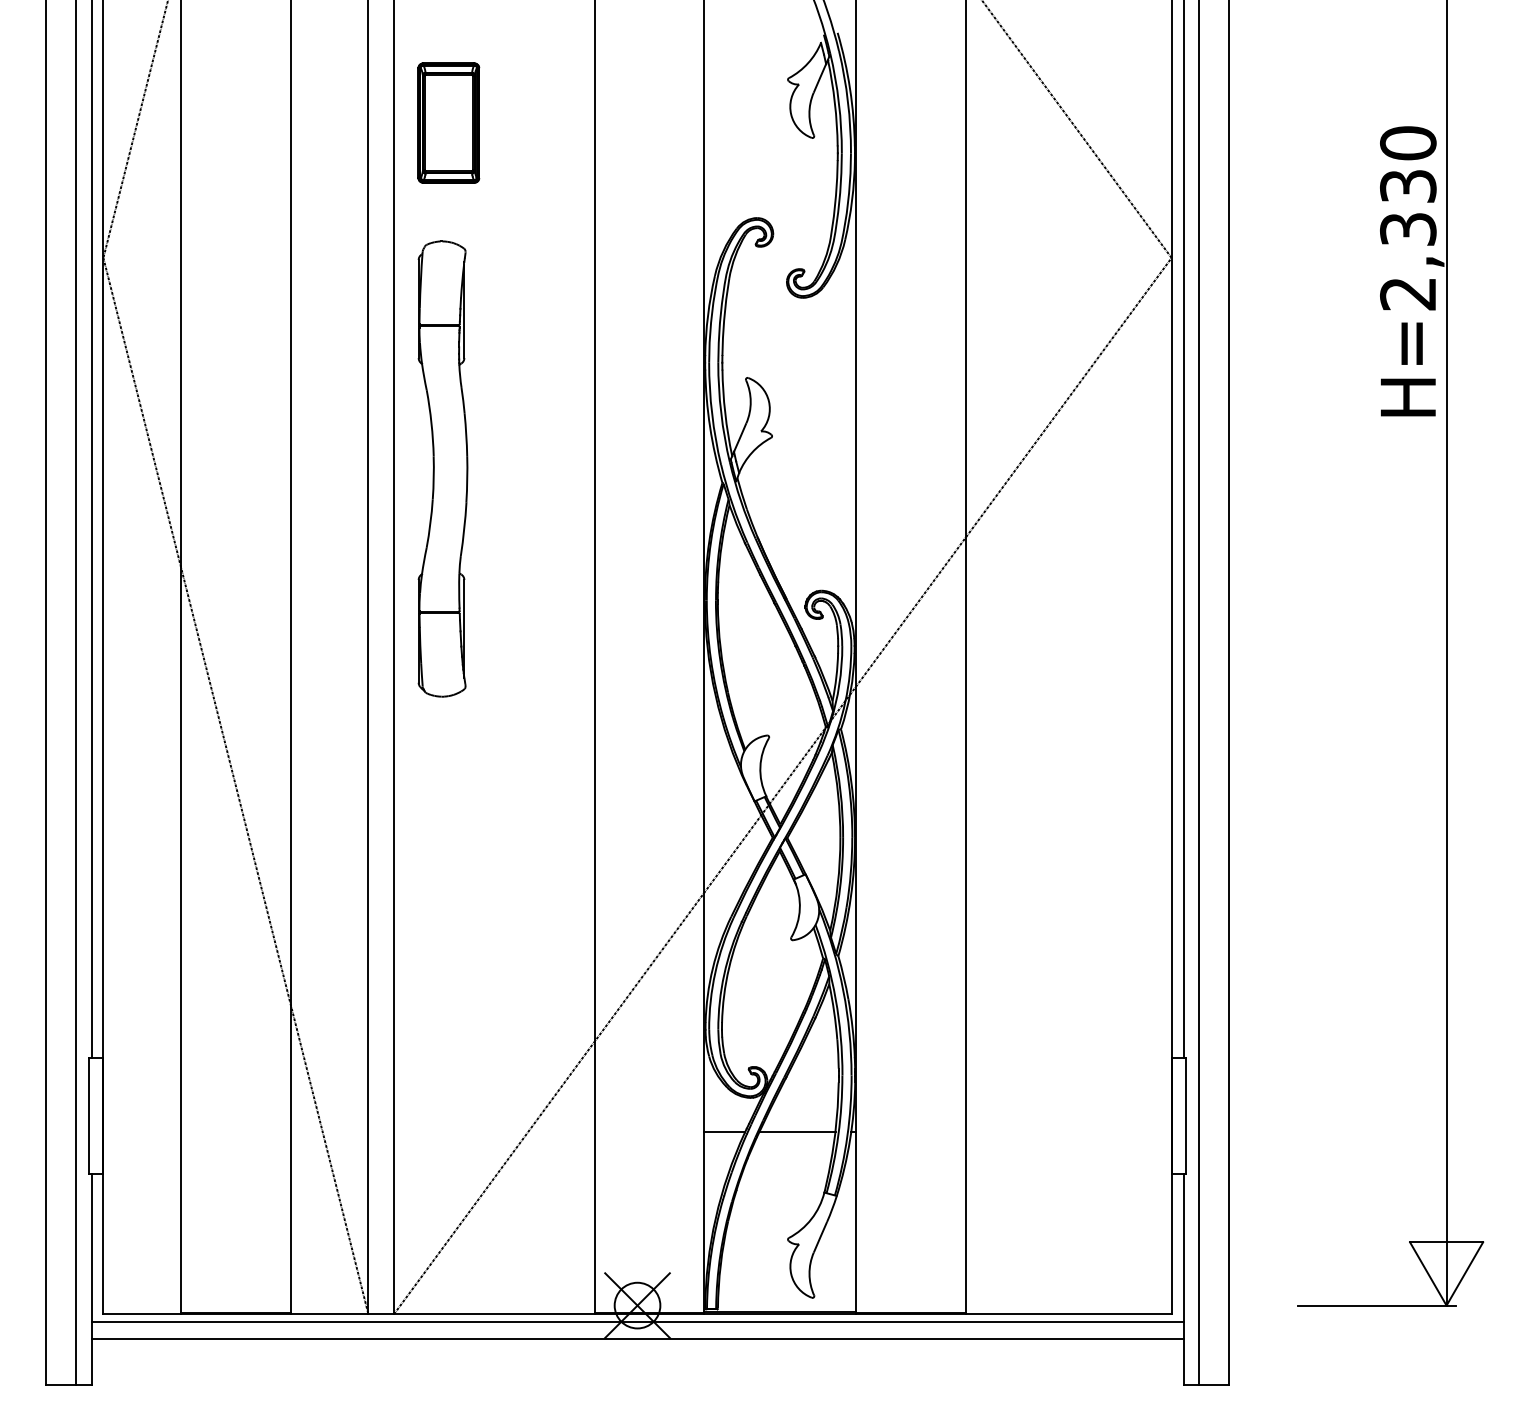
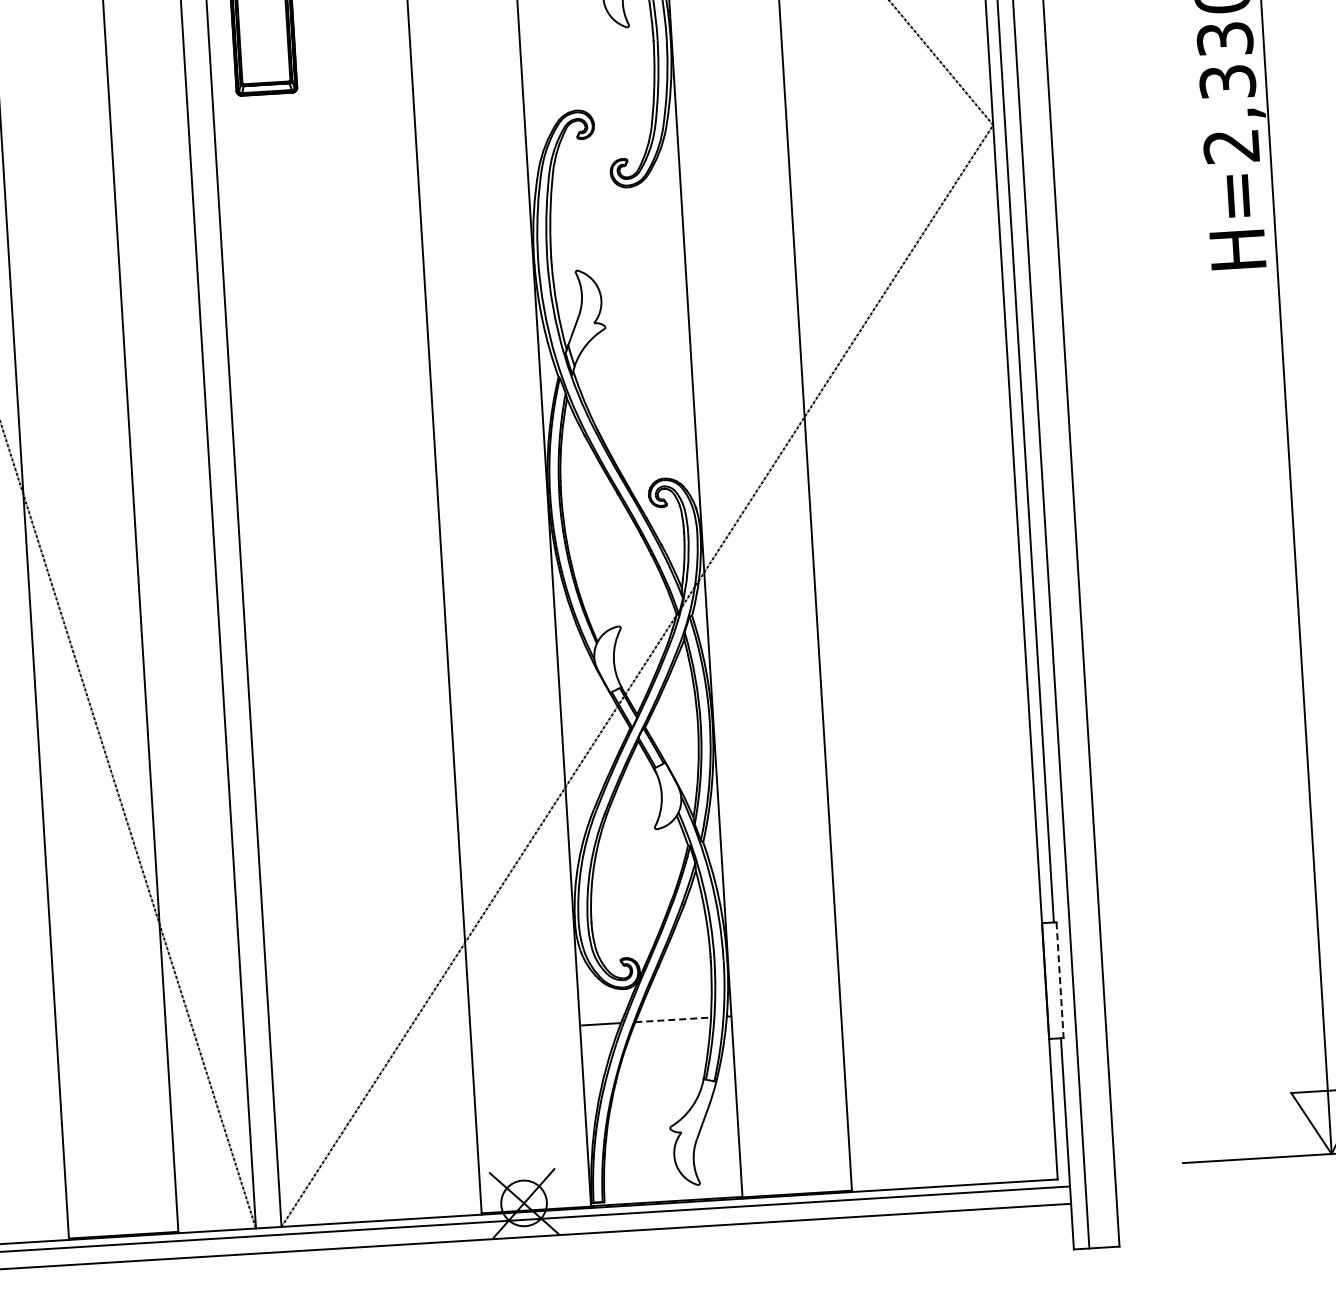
part: (442, 468) -> (278, 379), removed
line: (1186, 1116) -> (1060, 981), solid -> dashed
line: (797, 1131) -> (673, 1019), solid -> dashed

